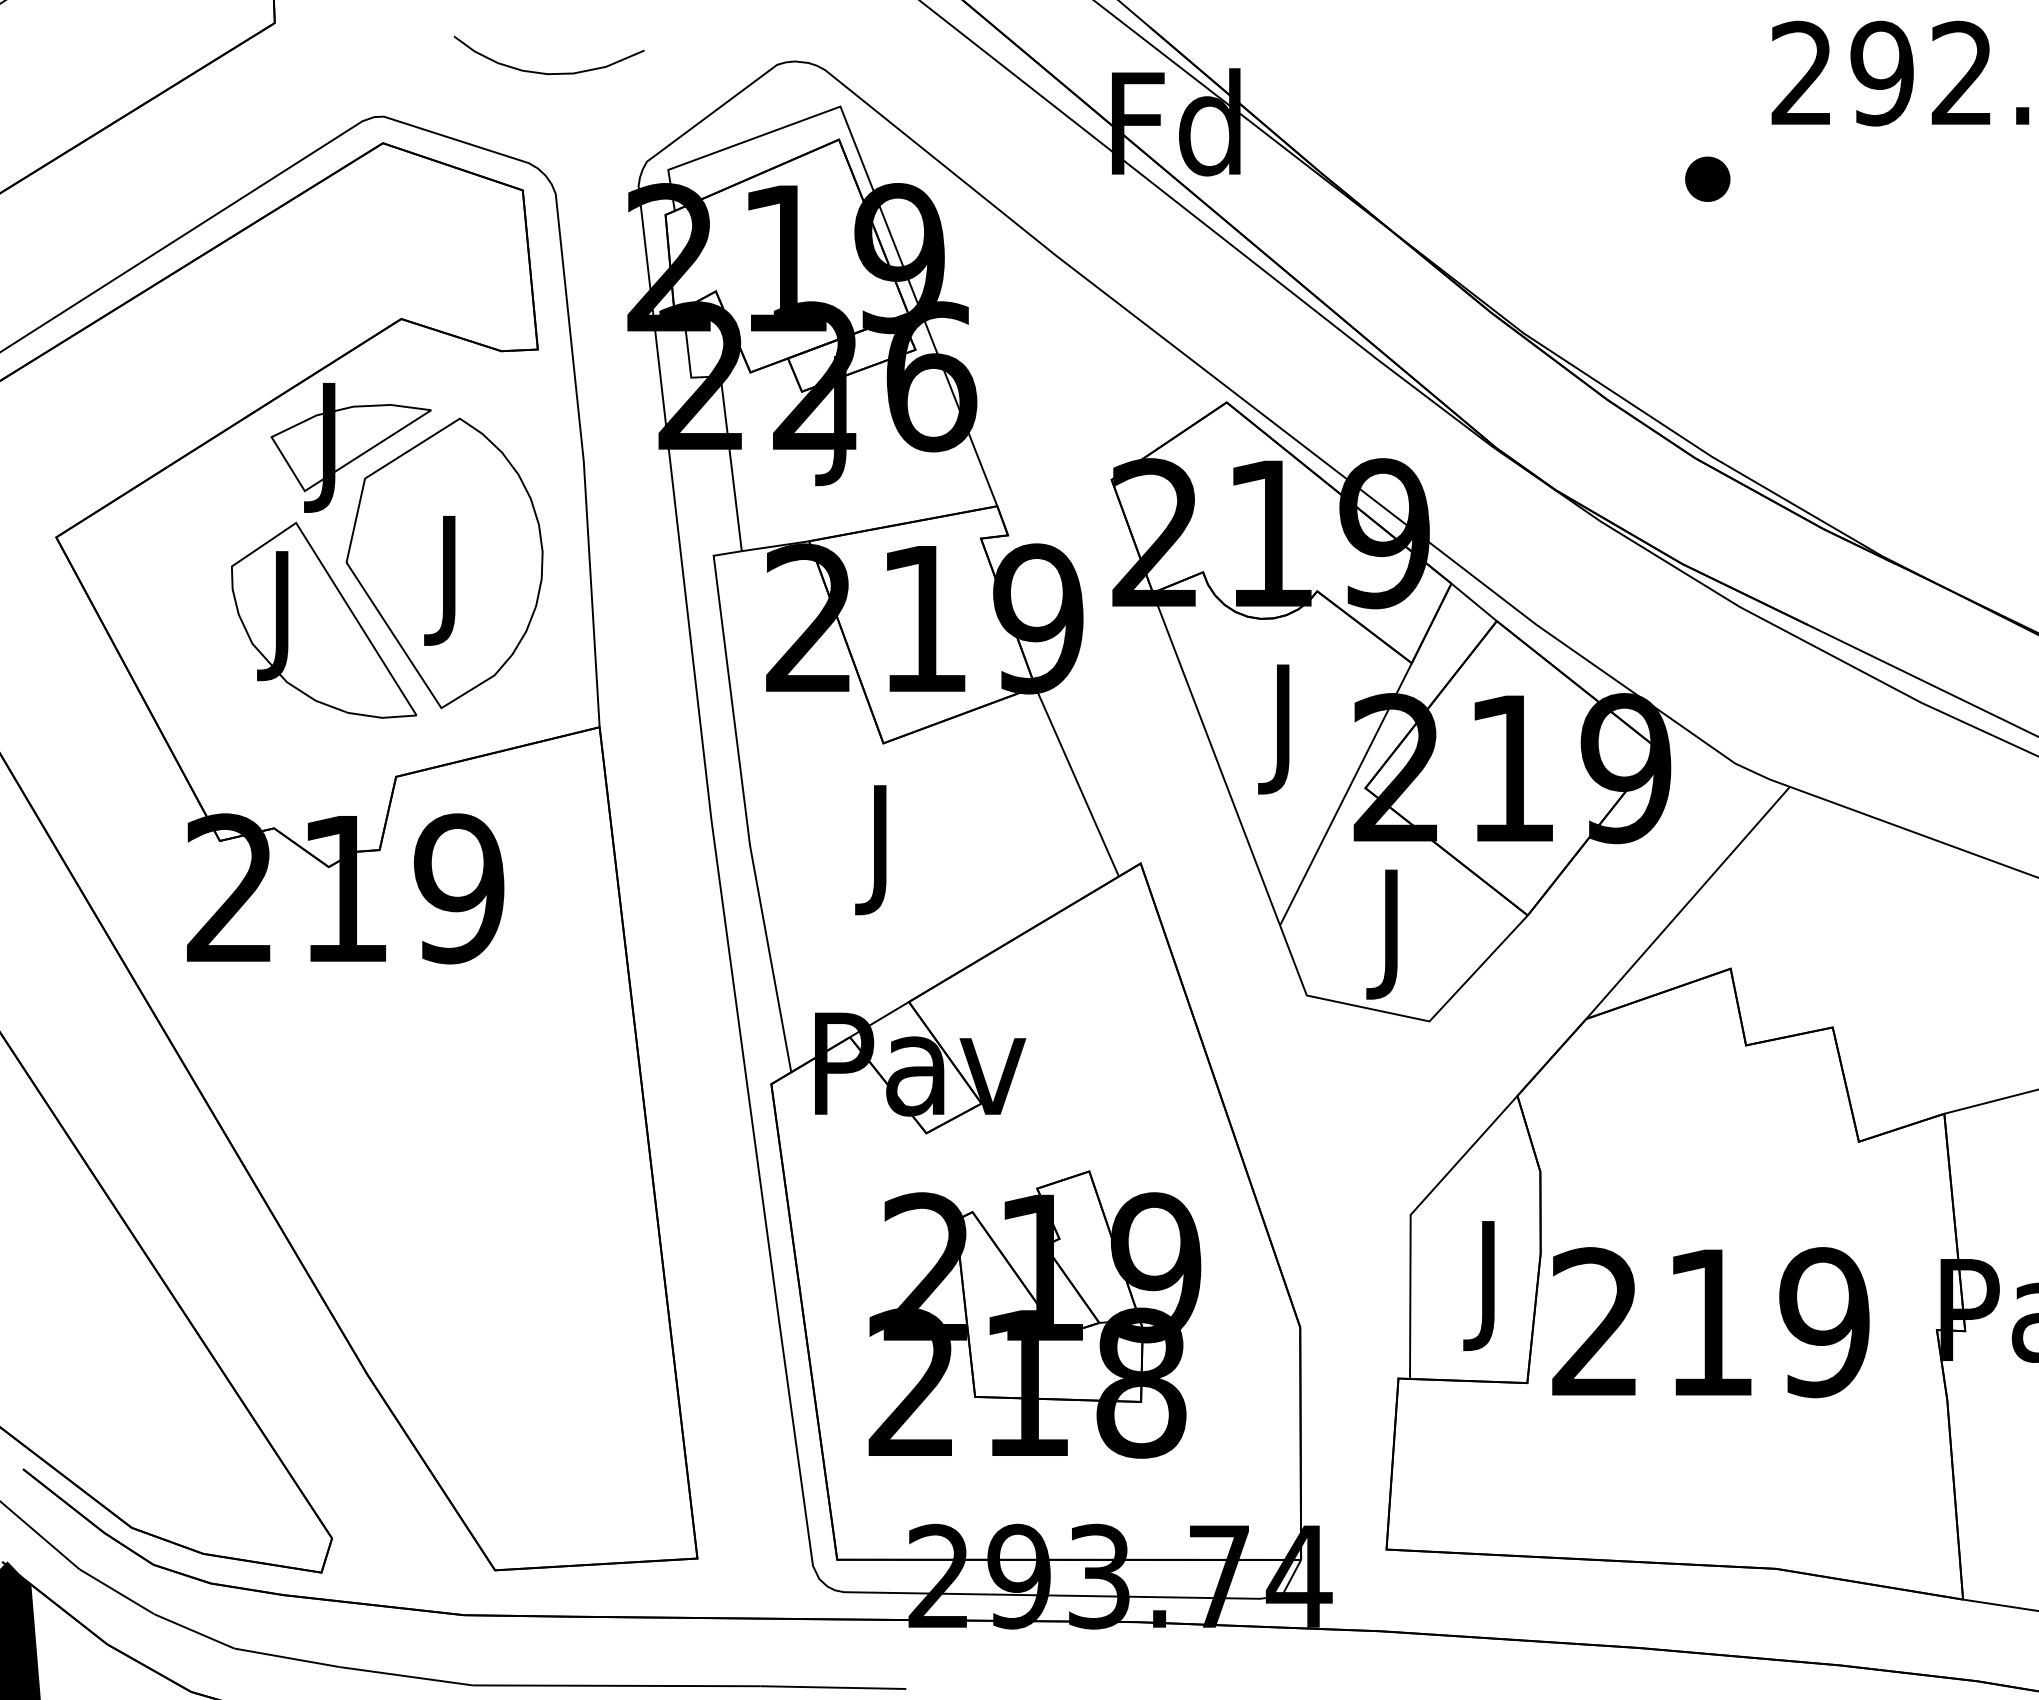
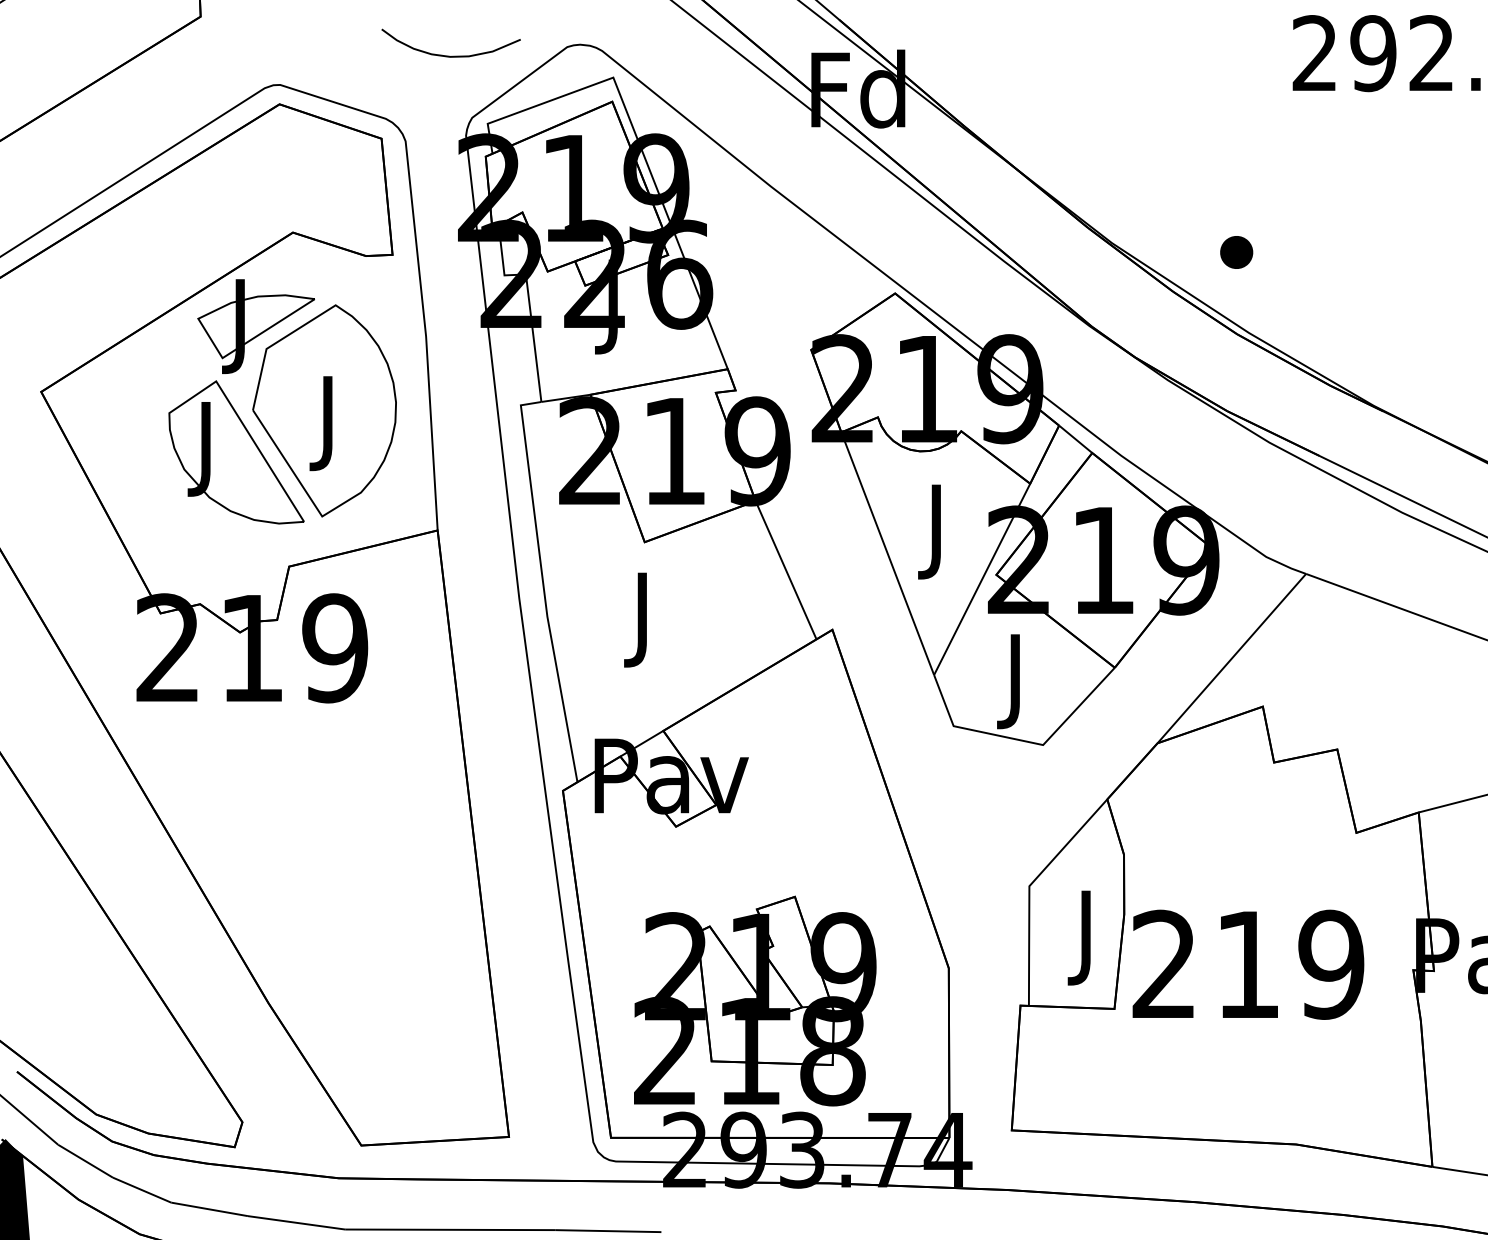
curve: (544, 72) -> (447, 55), moved
part: (1707, 178) -> (1236, 251), moved
part: (1034, 1314) -> (754, 1001), moved

